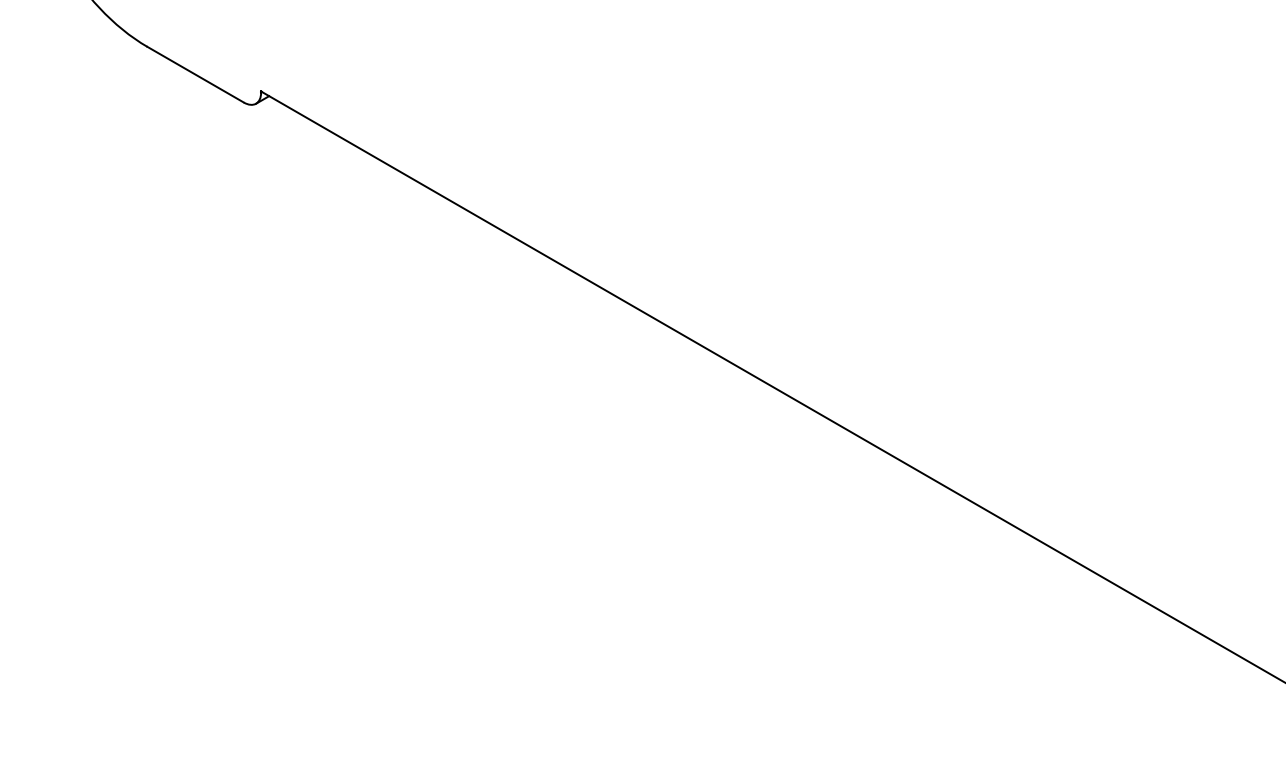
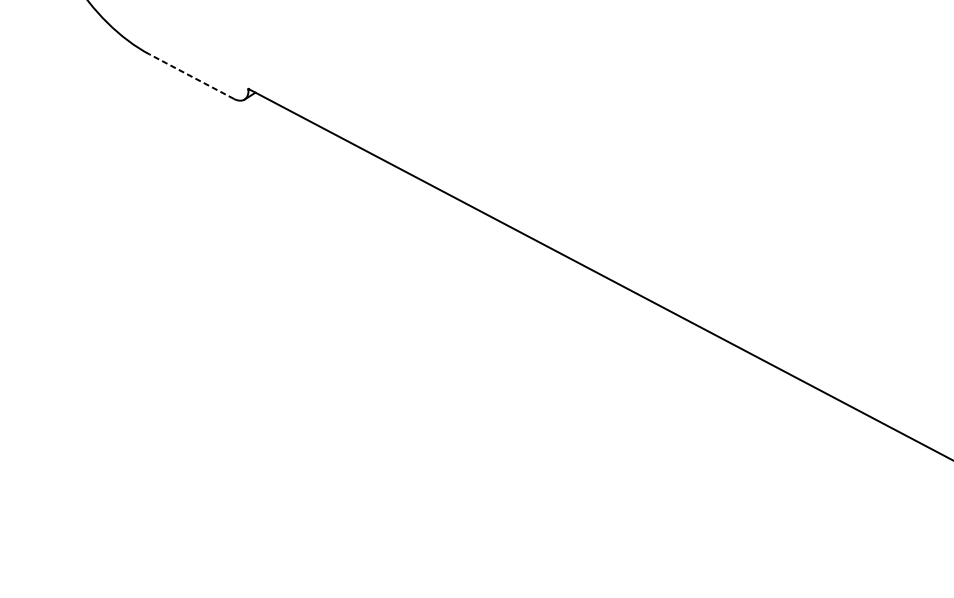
line: (195, 74) -> (191, 76), solid -> dashed

